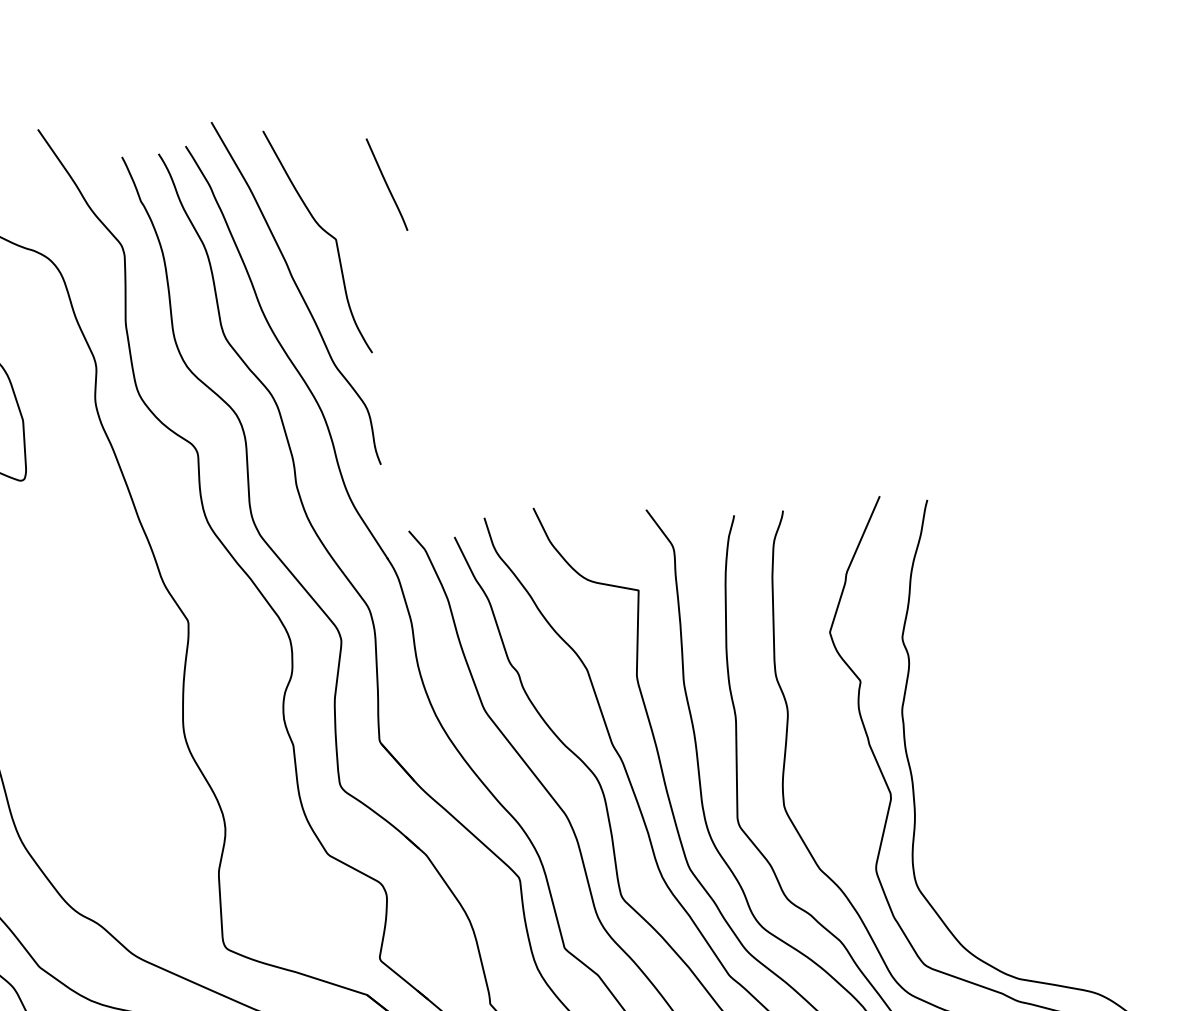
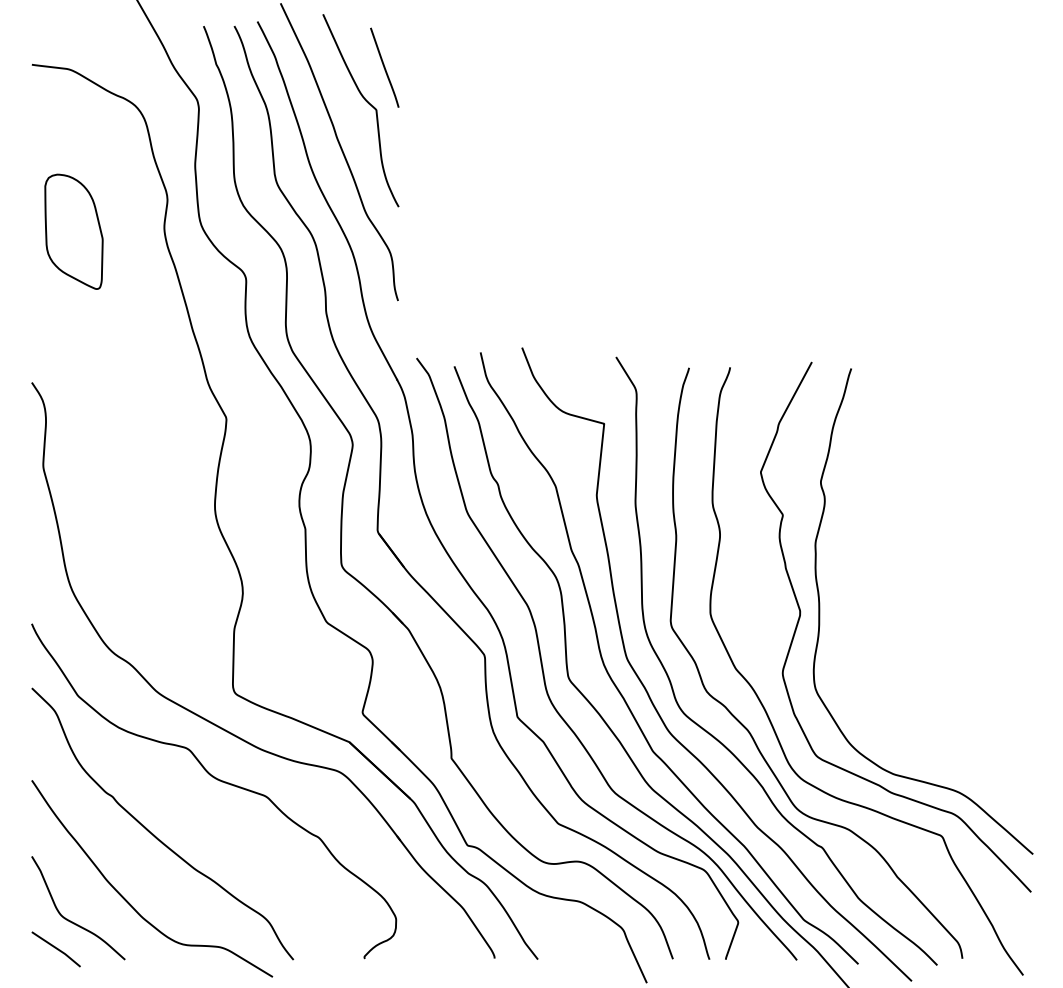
line: (386, 184) -> (384, 67), moved

